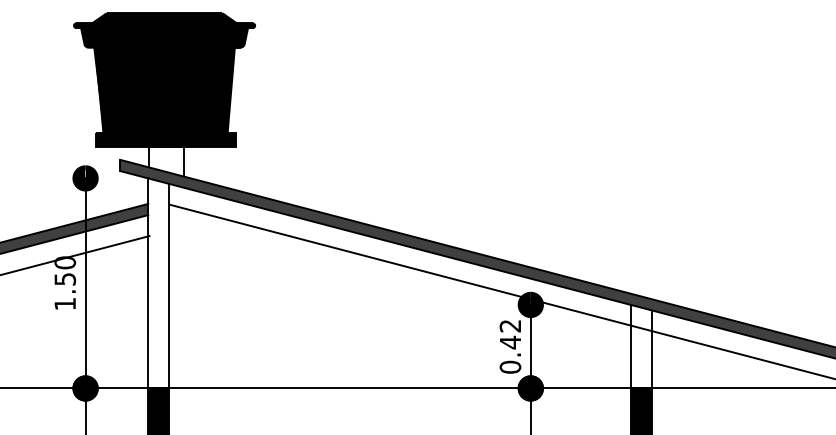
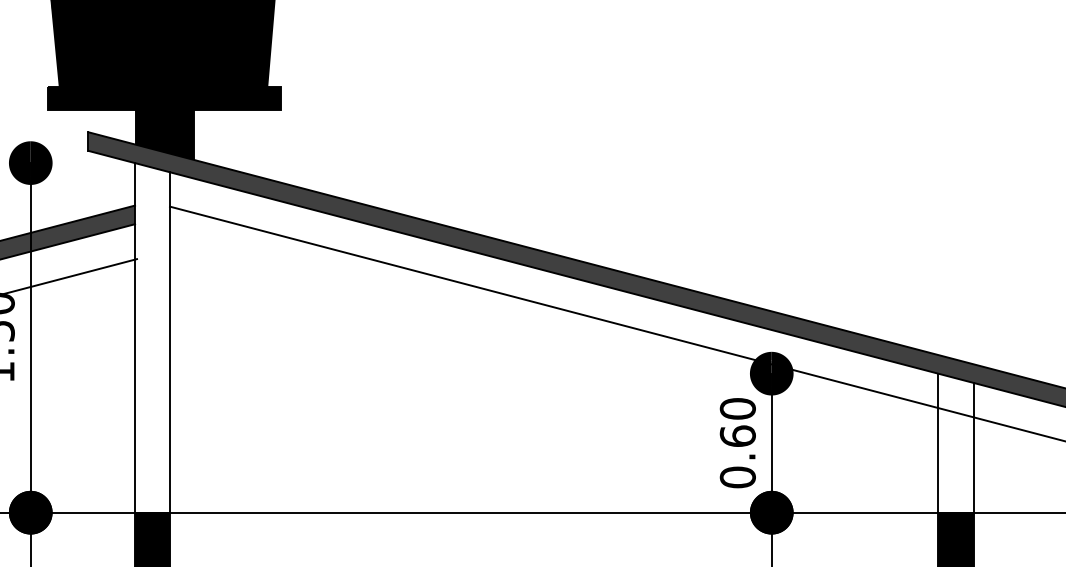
fill: (165, 161) -> (163, 134), added
text: (510, 334) -> (737, 422), 0.42 -> 0.60

